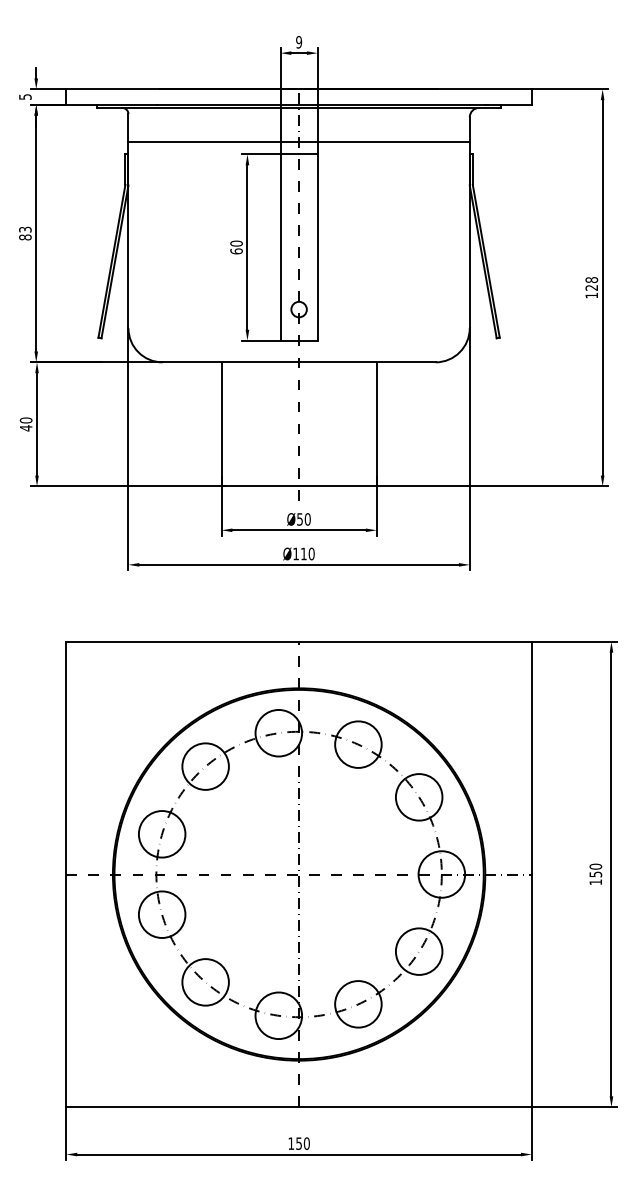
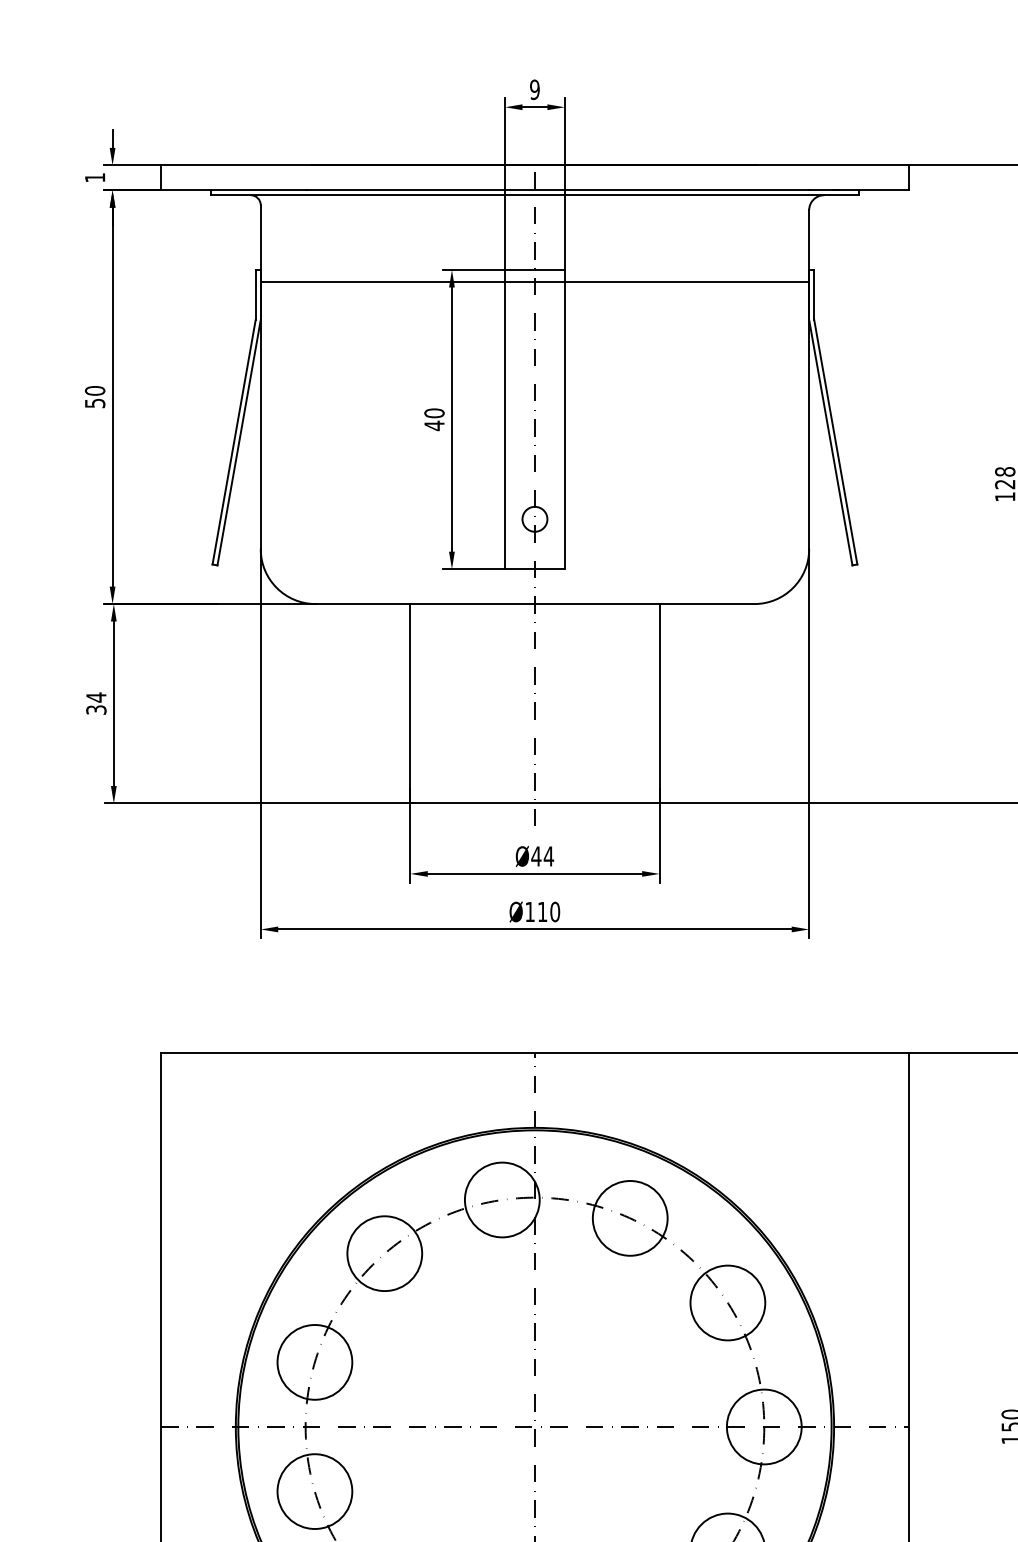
text: (25, 96) -> (95, 176), 5 -> 1
line: (298, 142) -> (533, 282), moved
text: (25, 233) -> (95, 397), 83 -> 50
text: (236, 251) -> (434, 425), 60 -> 40
text: (25, 424) -> (95, 703), 40 -> 34
text: (303, 519) -> (542, 856), Ø50 -> Ø44

